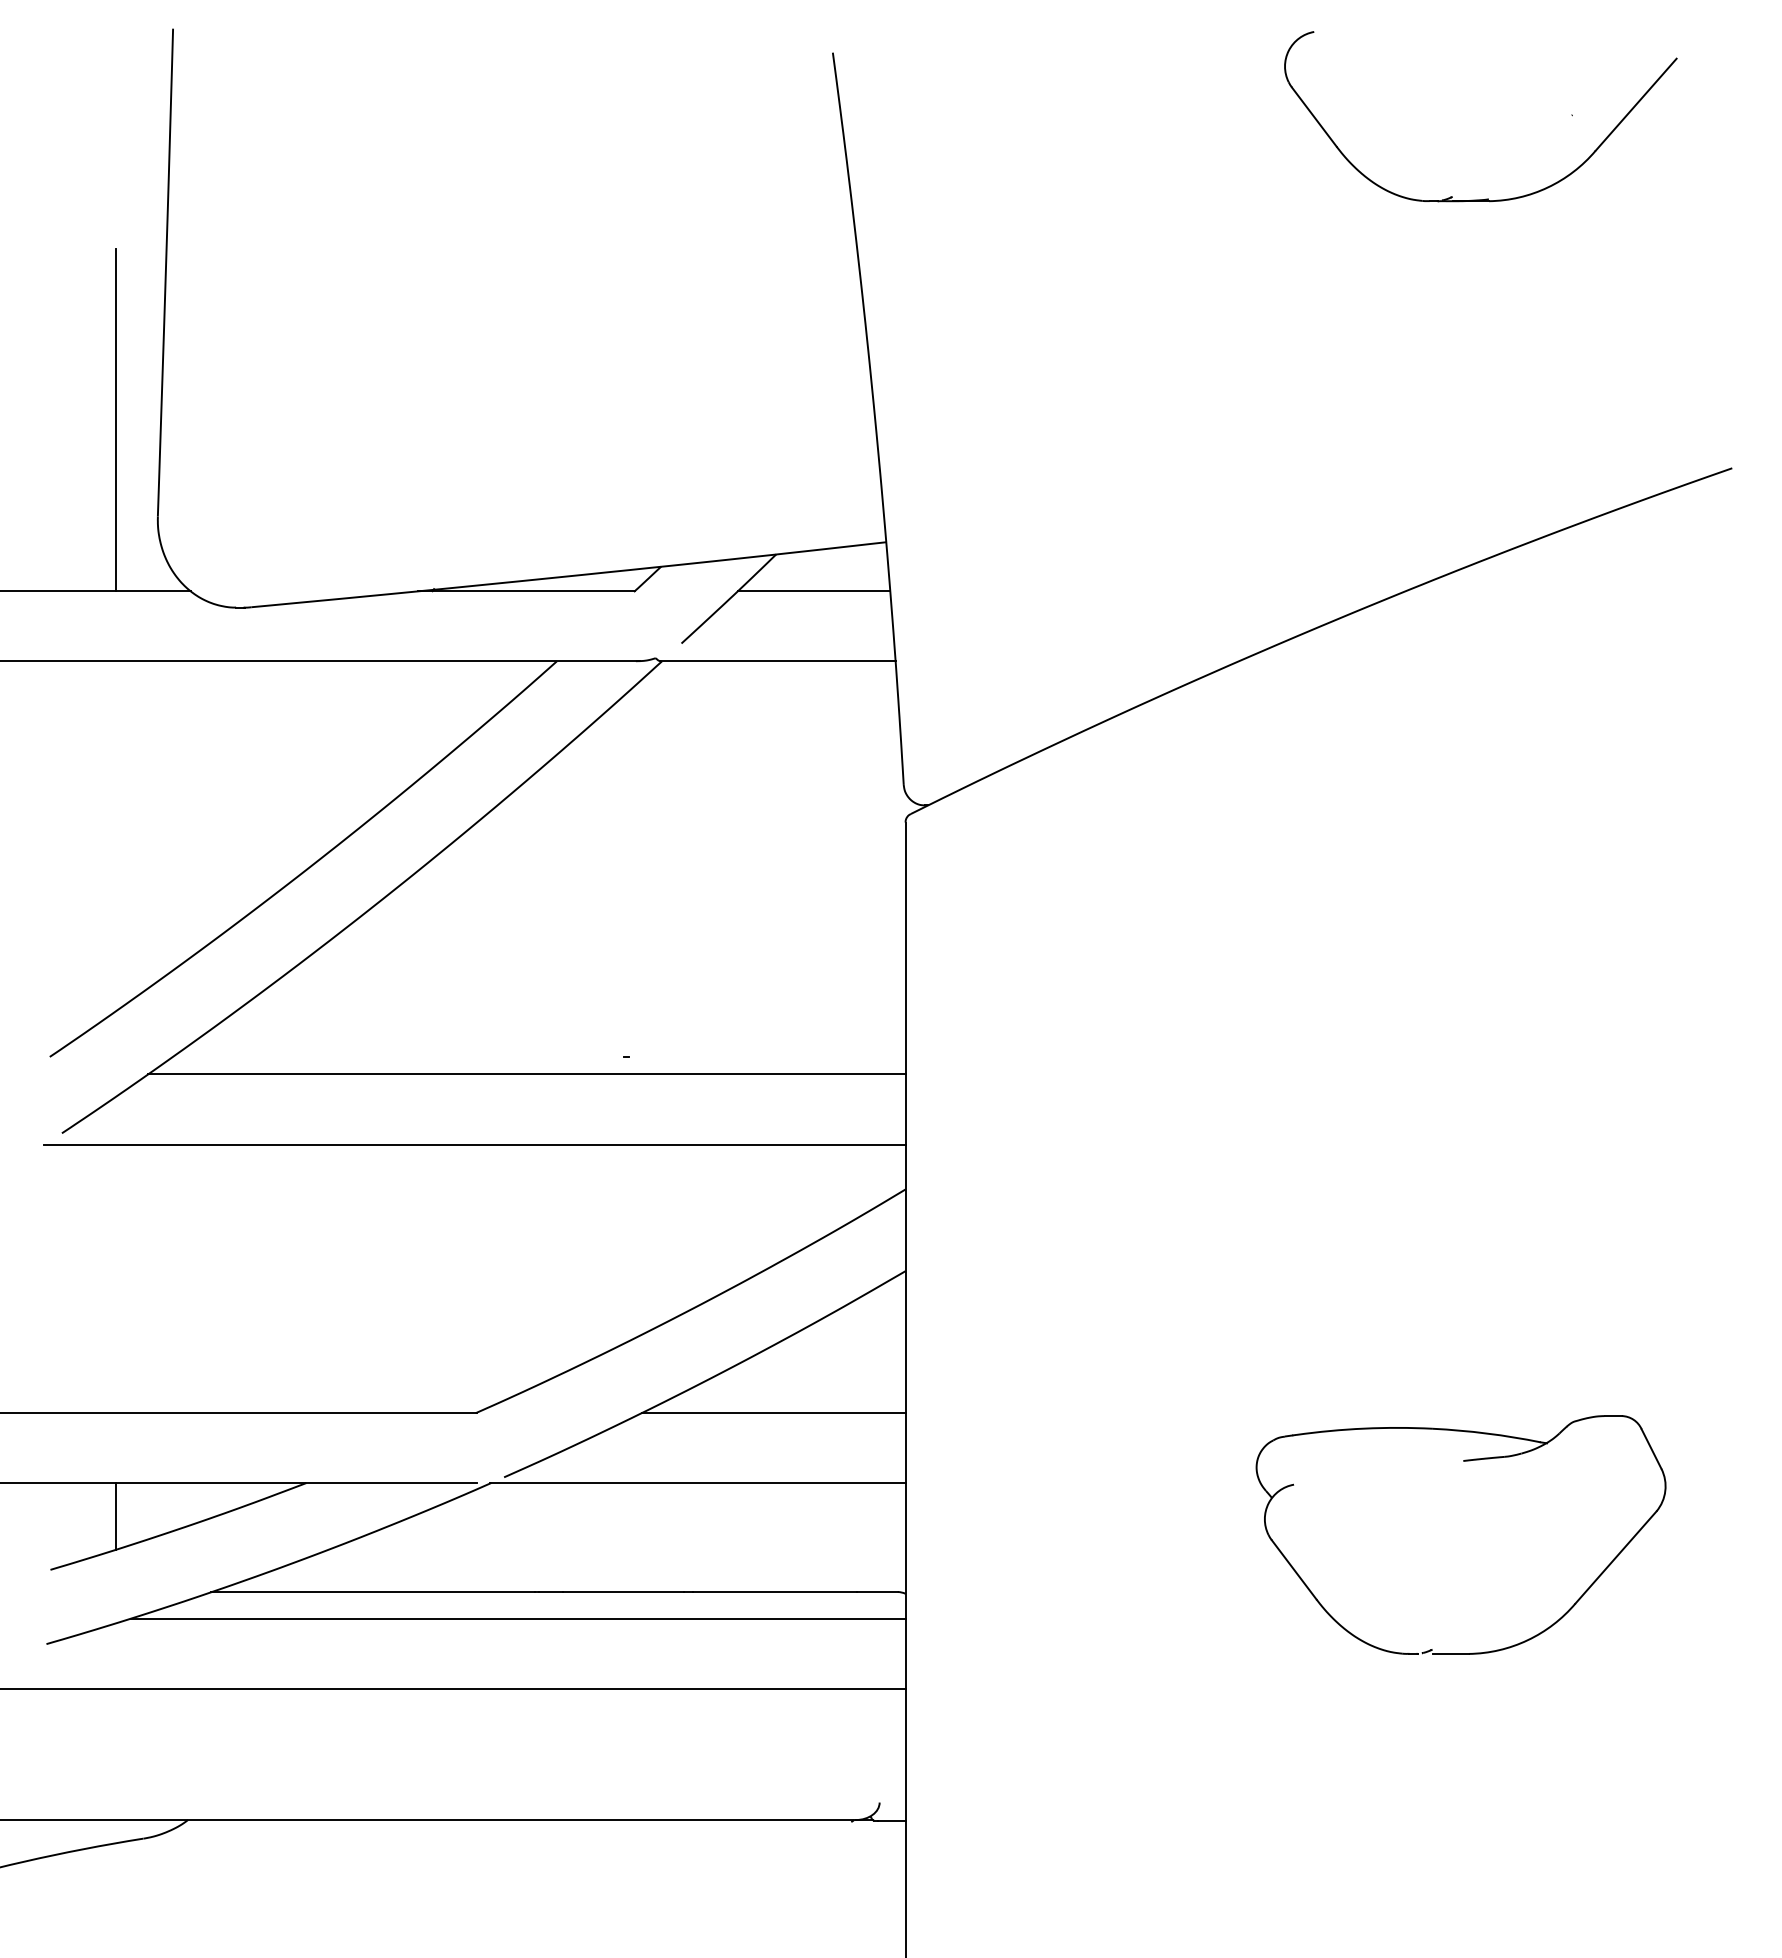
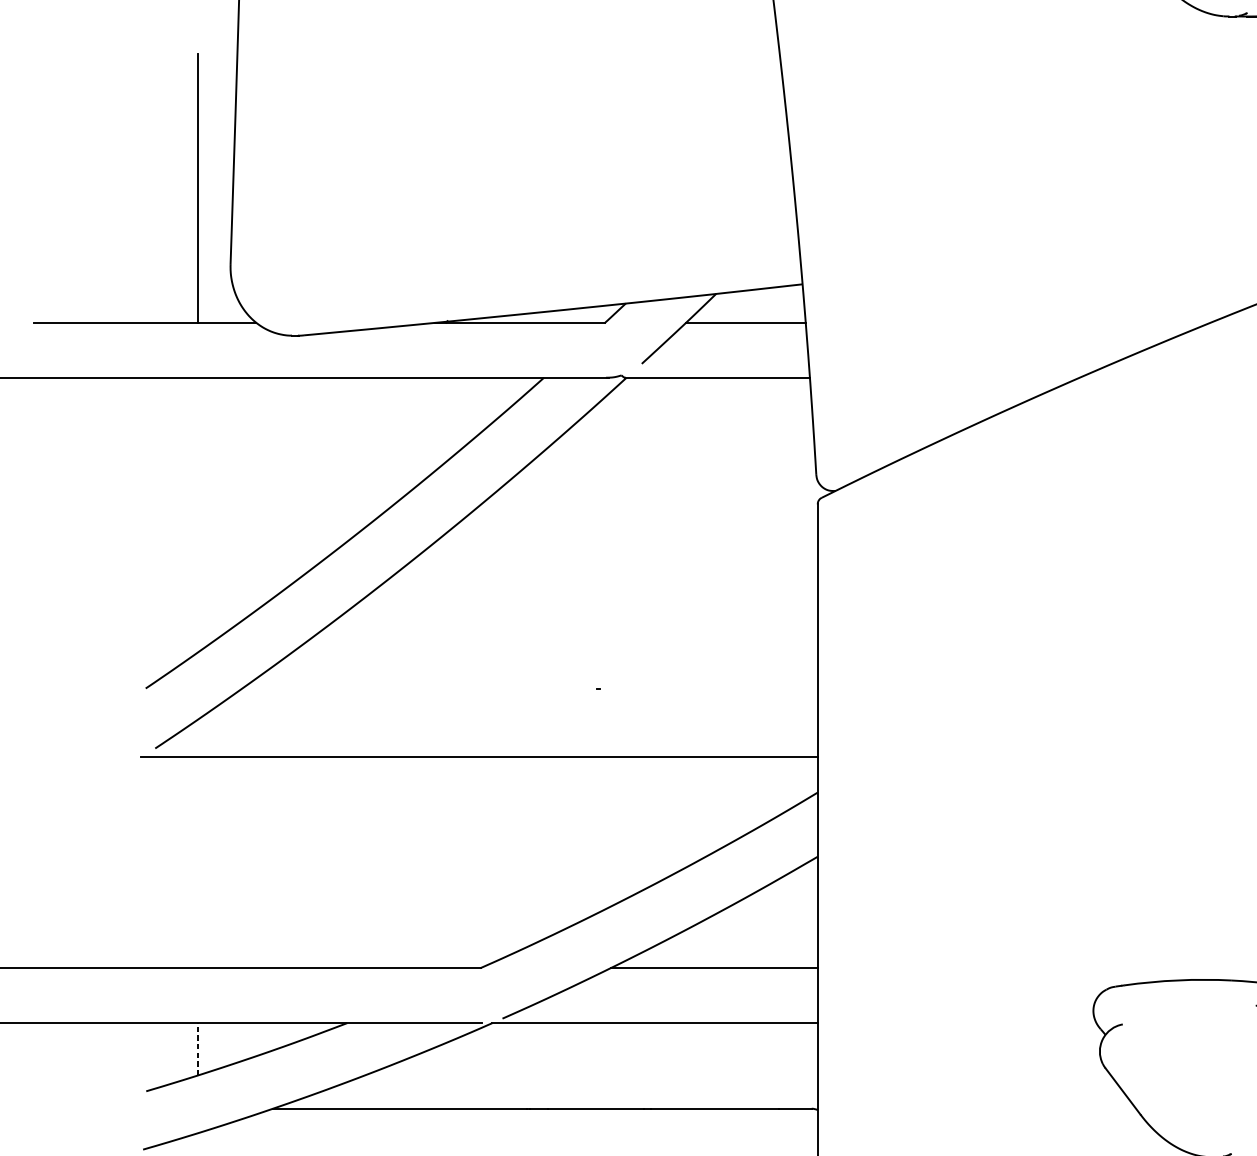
line: (526, 1074) -> (520, 702), removed
line: (116, 1515) -> (198, 1048), solid -> dashed
line: (517, 1618) -> (513, 1129), removed

